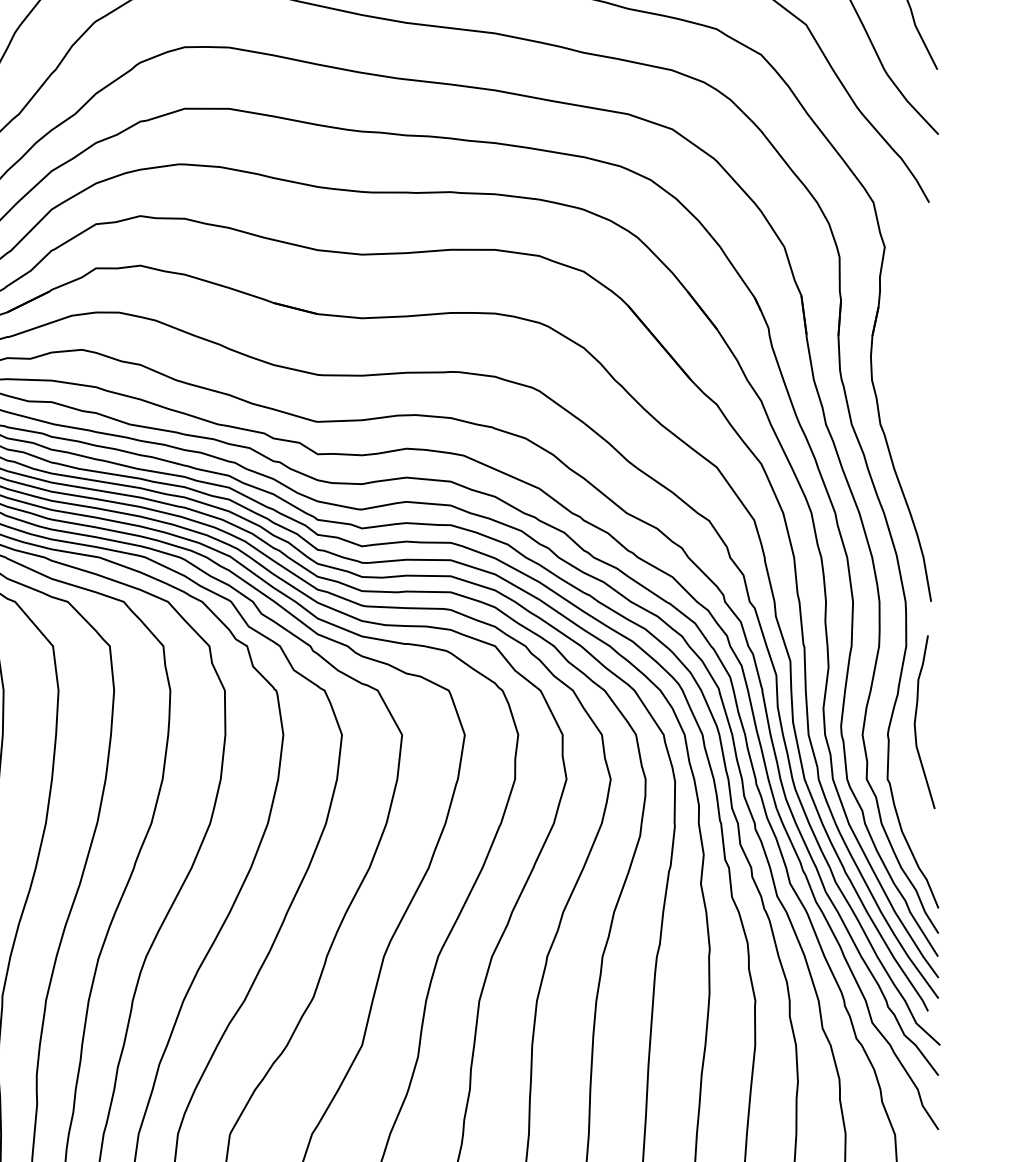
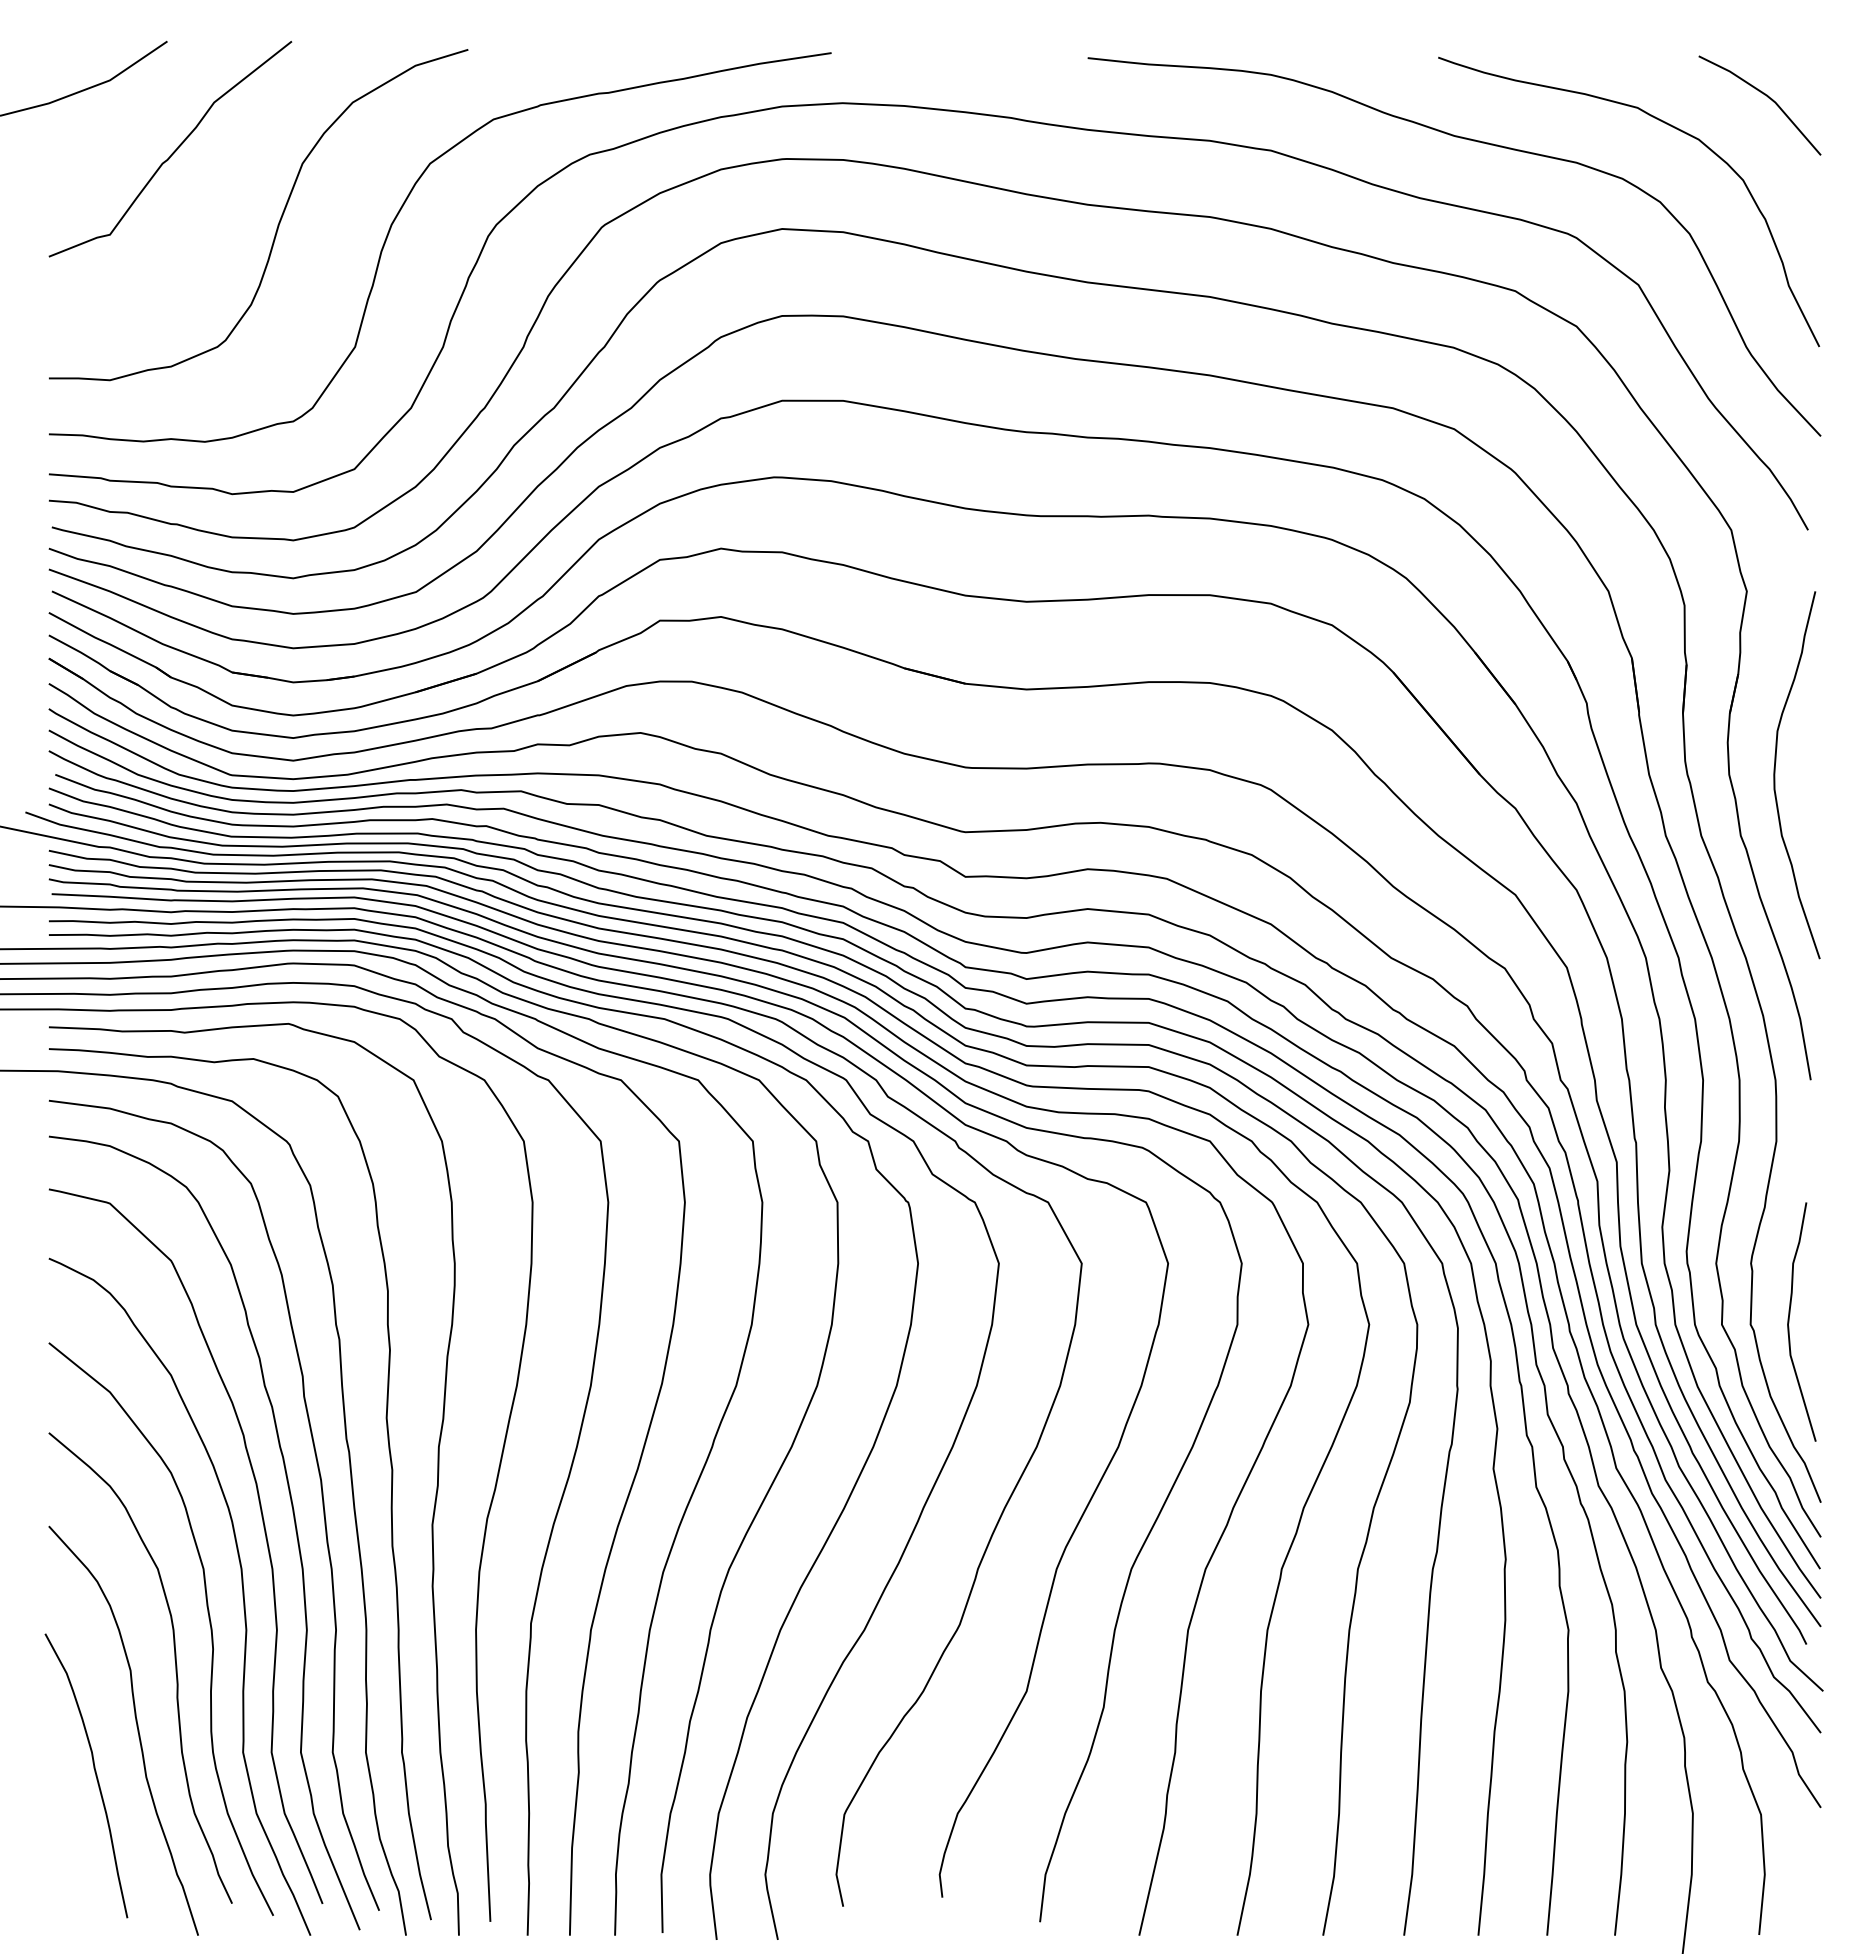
curve: (905, 380) -> (1775, 775), added
curve: (915, 721) -> (1789, 1321), moved

